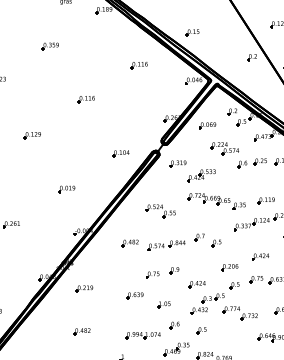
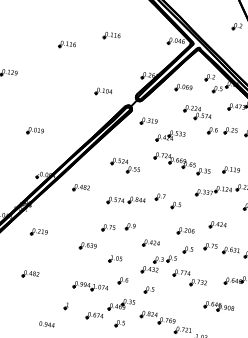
part: (138, 65) -> (111, 36), moved
part: (120, 153) -> (103, 91), moved
part: (129, 243) -> (80, 188), moved

